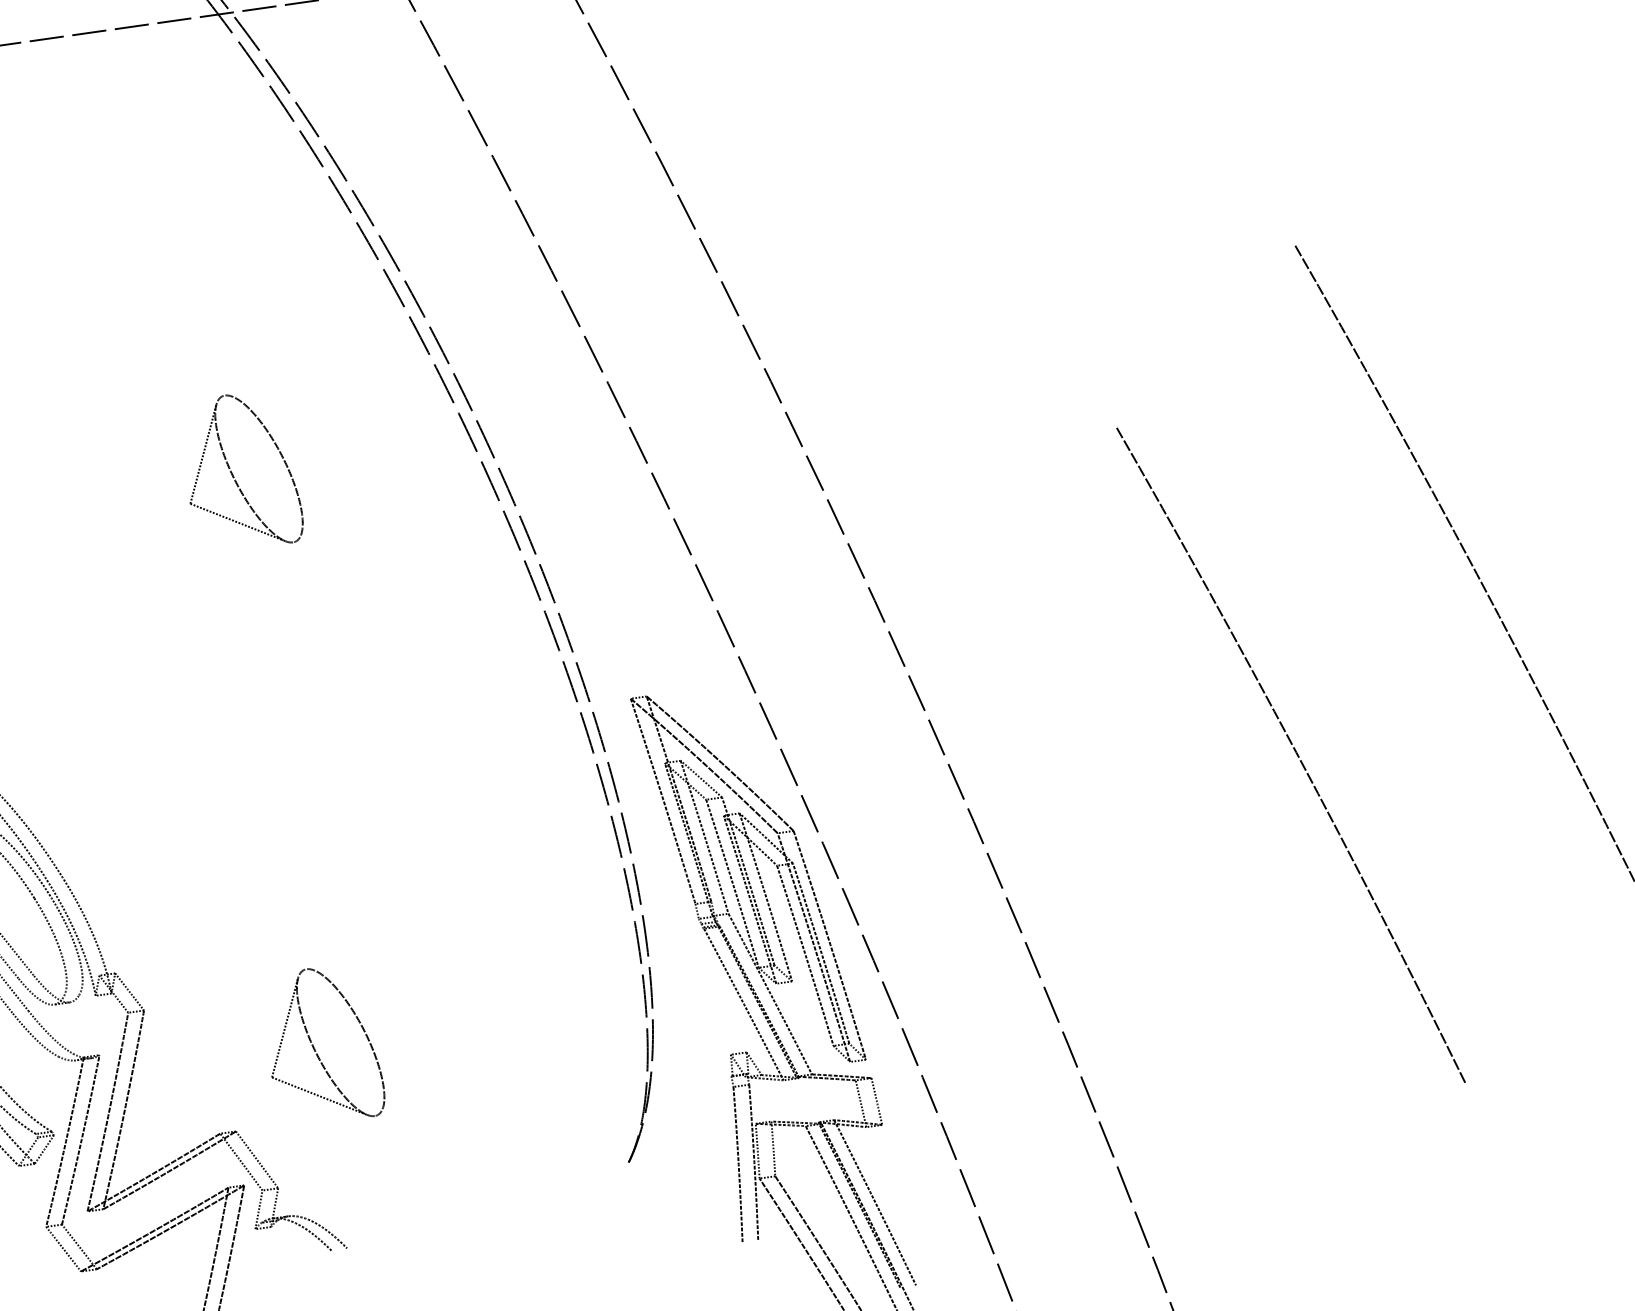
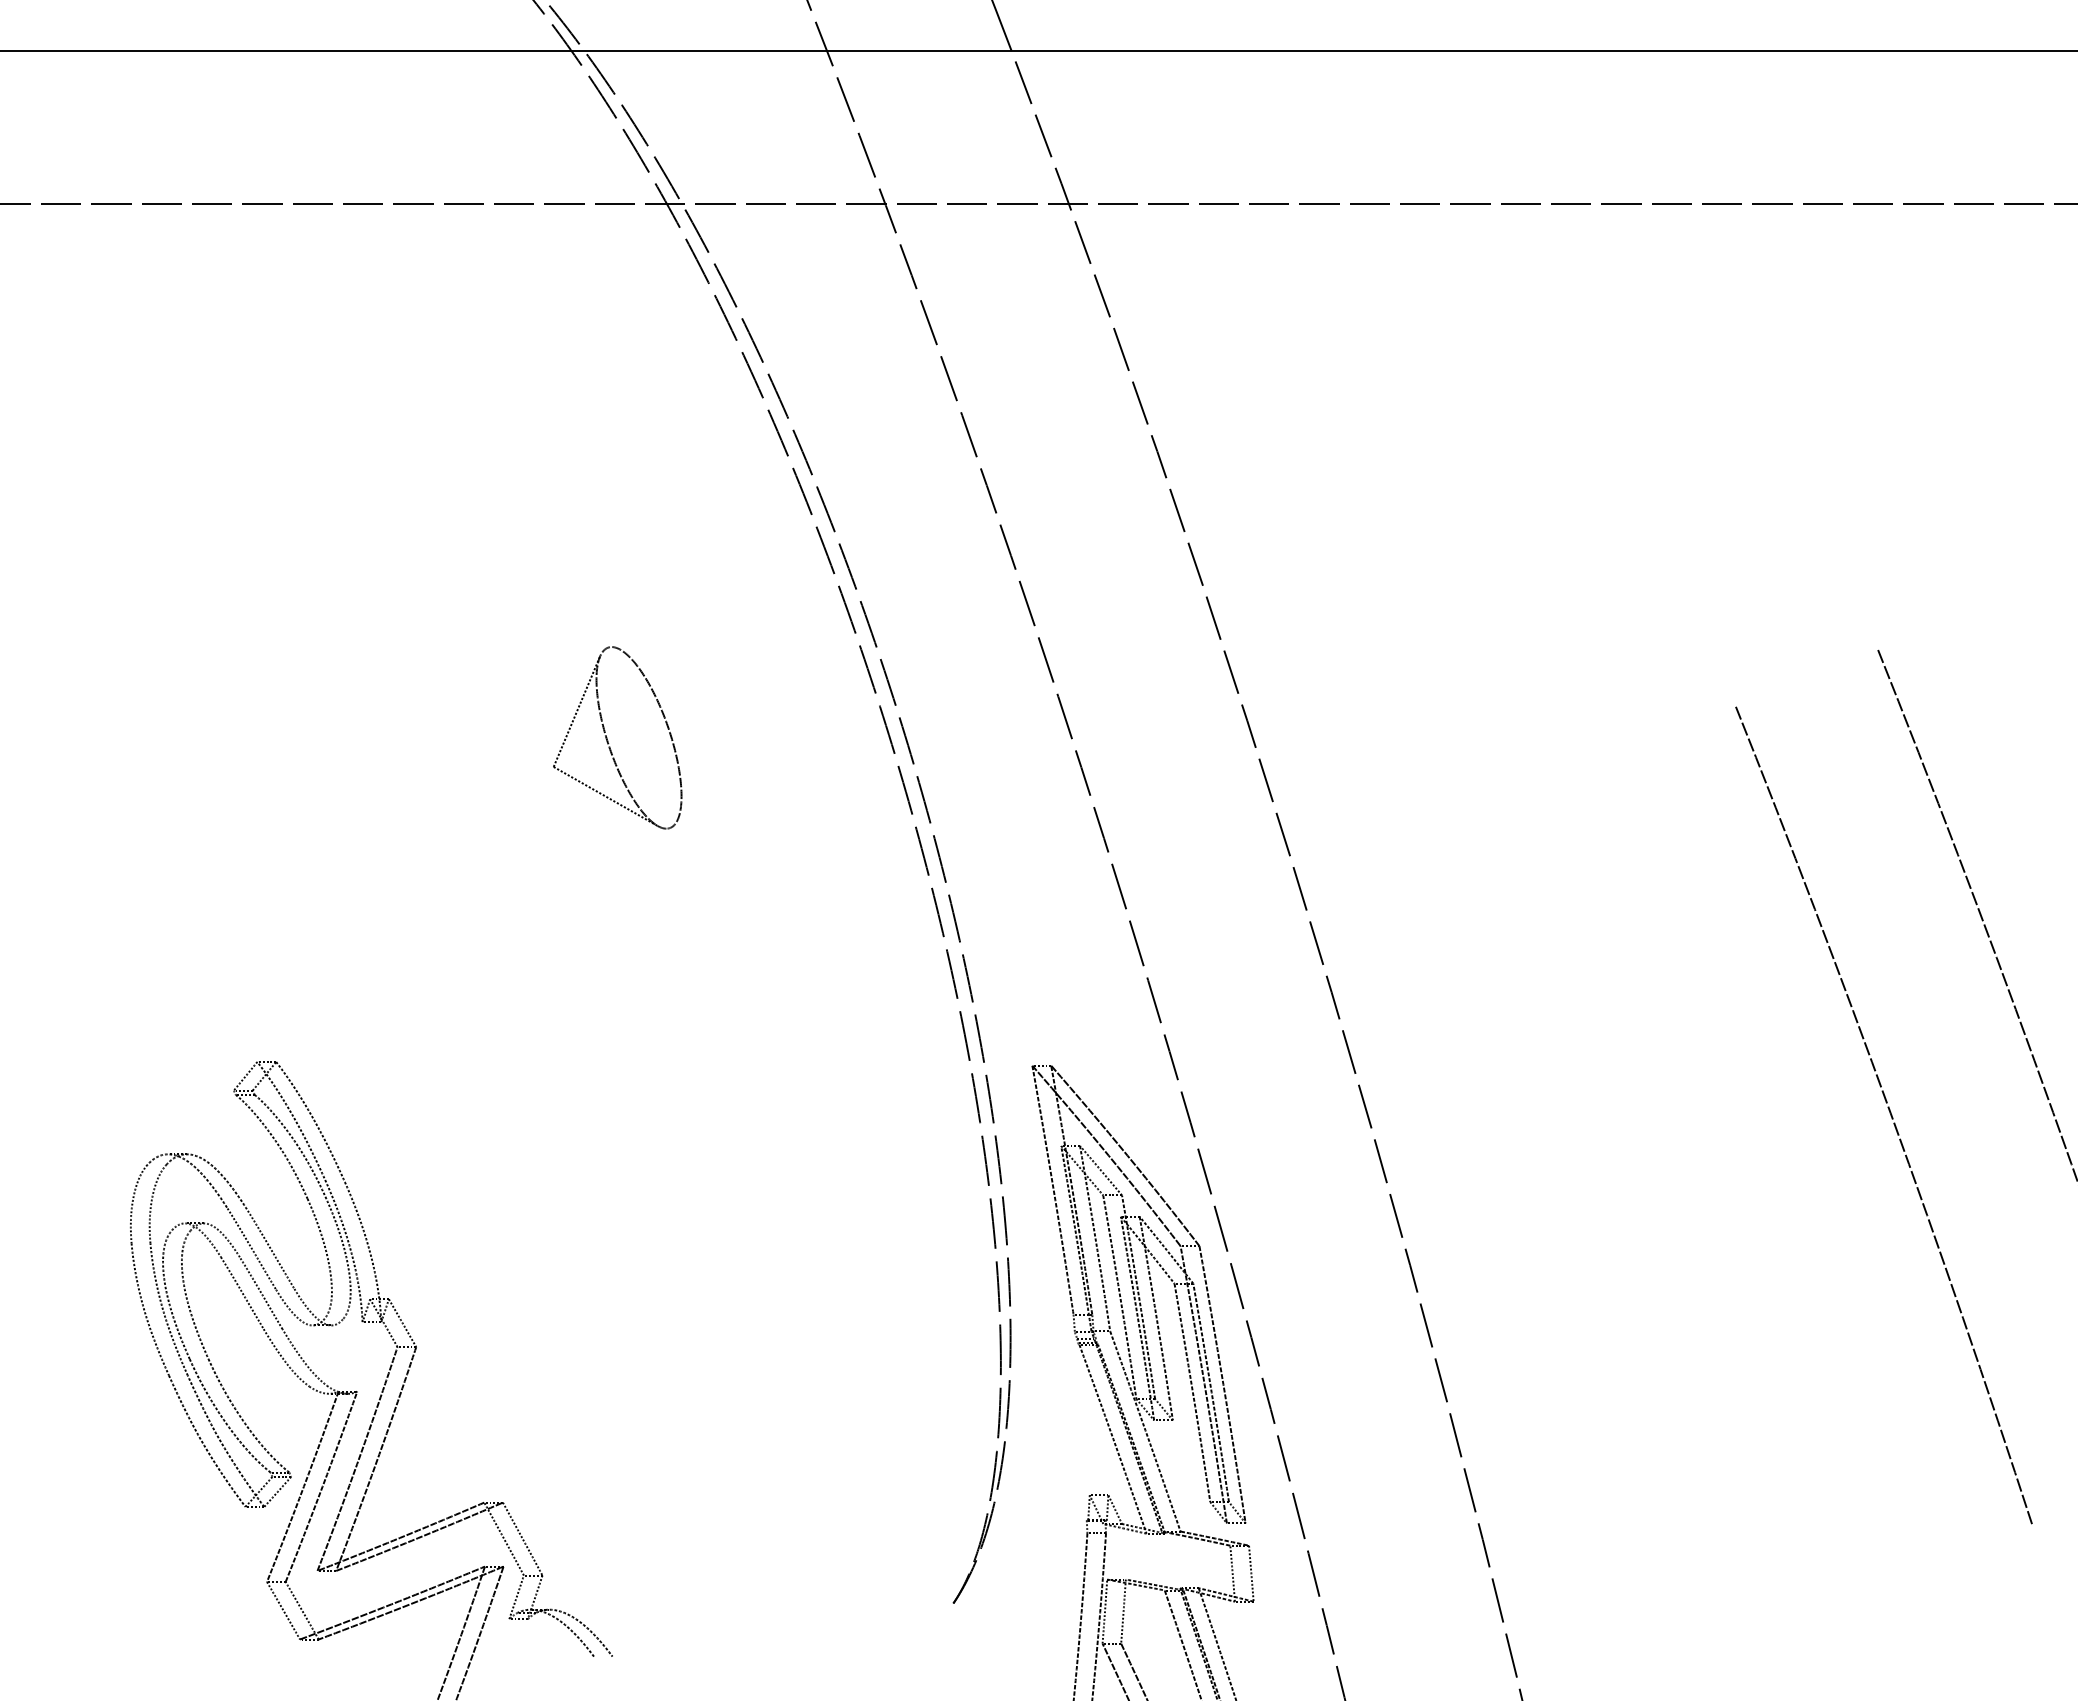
arc: (1295, 753) -> (1889, 1113), moved
part: (315, 1048) -> (608, 1419), removed

